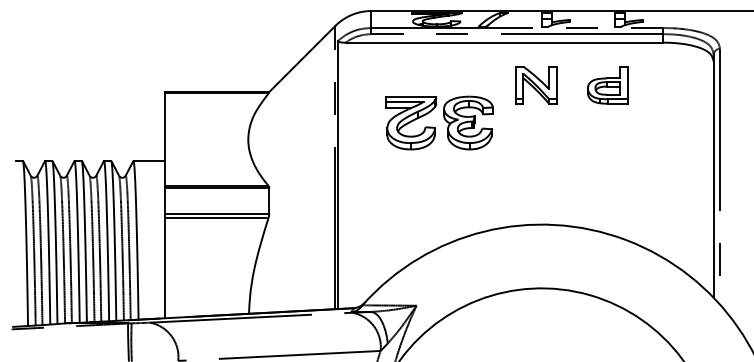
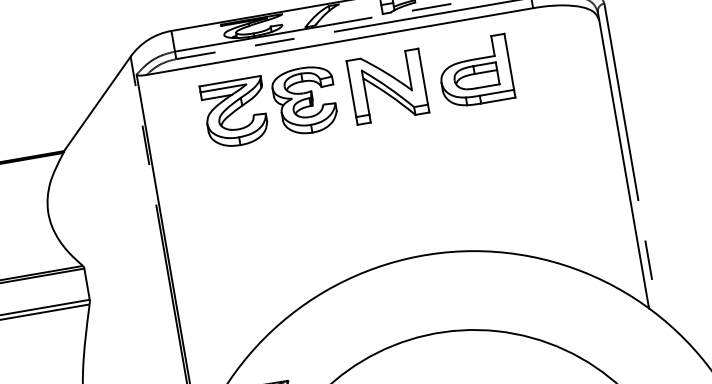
part: (536, 84) -> (388, 85), size x1.43
part: (607, 85) -> (474, 72), size x1.43
part: (439, 122) -> (269, 106), moved

